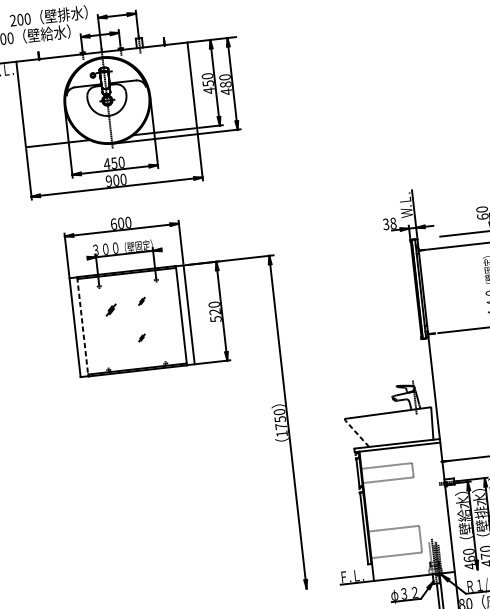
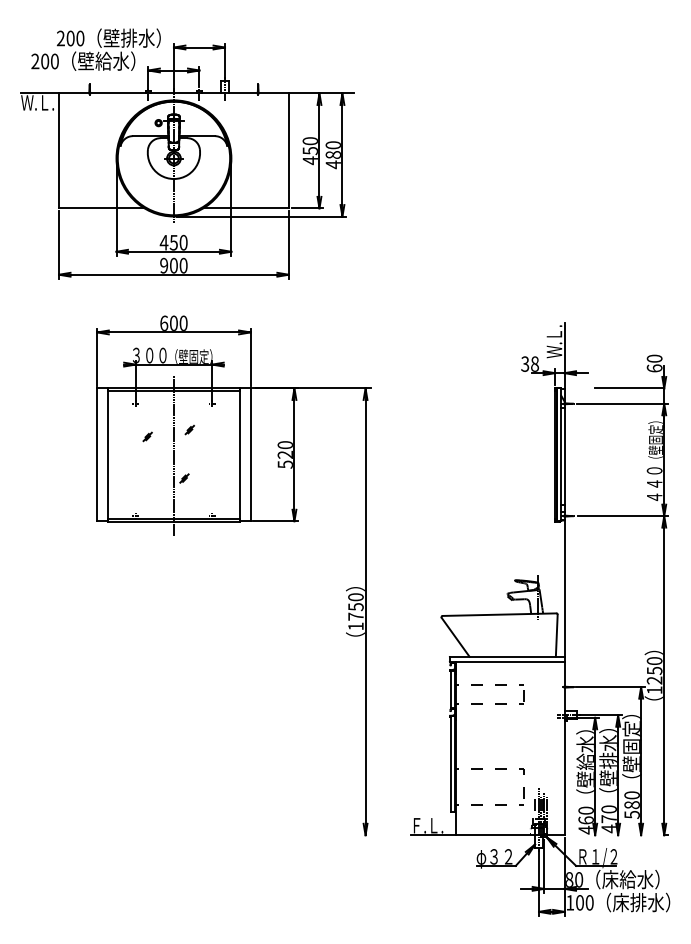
part: (110, 309) -> (147, 436), size x0.62
line: (131, 322) -> (173, 456), added
line: (82, 327) -> (107, 455), dashed -> solid
line: (357, 433) -> (455, 637), dashed -> solid

